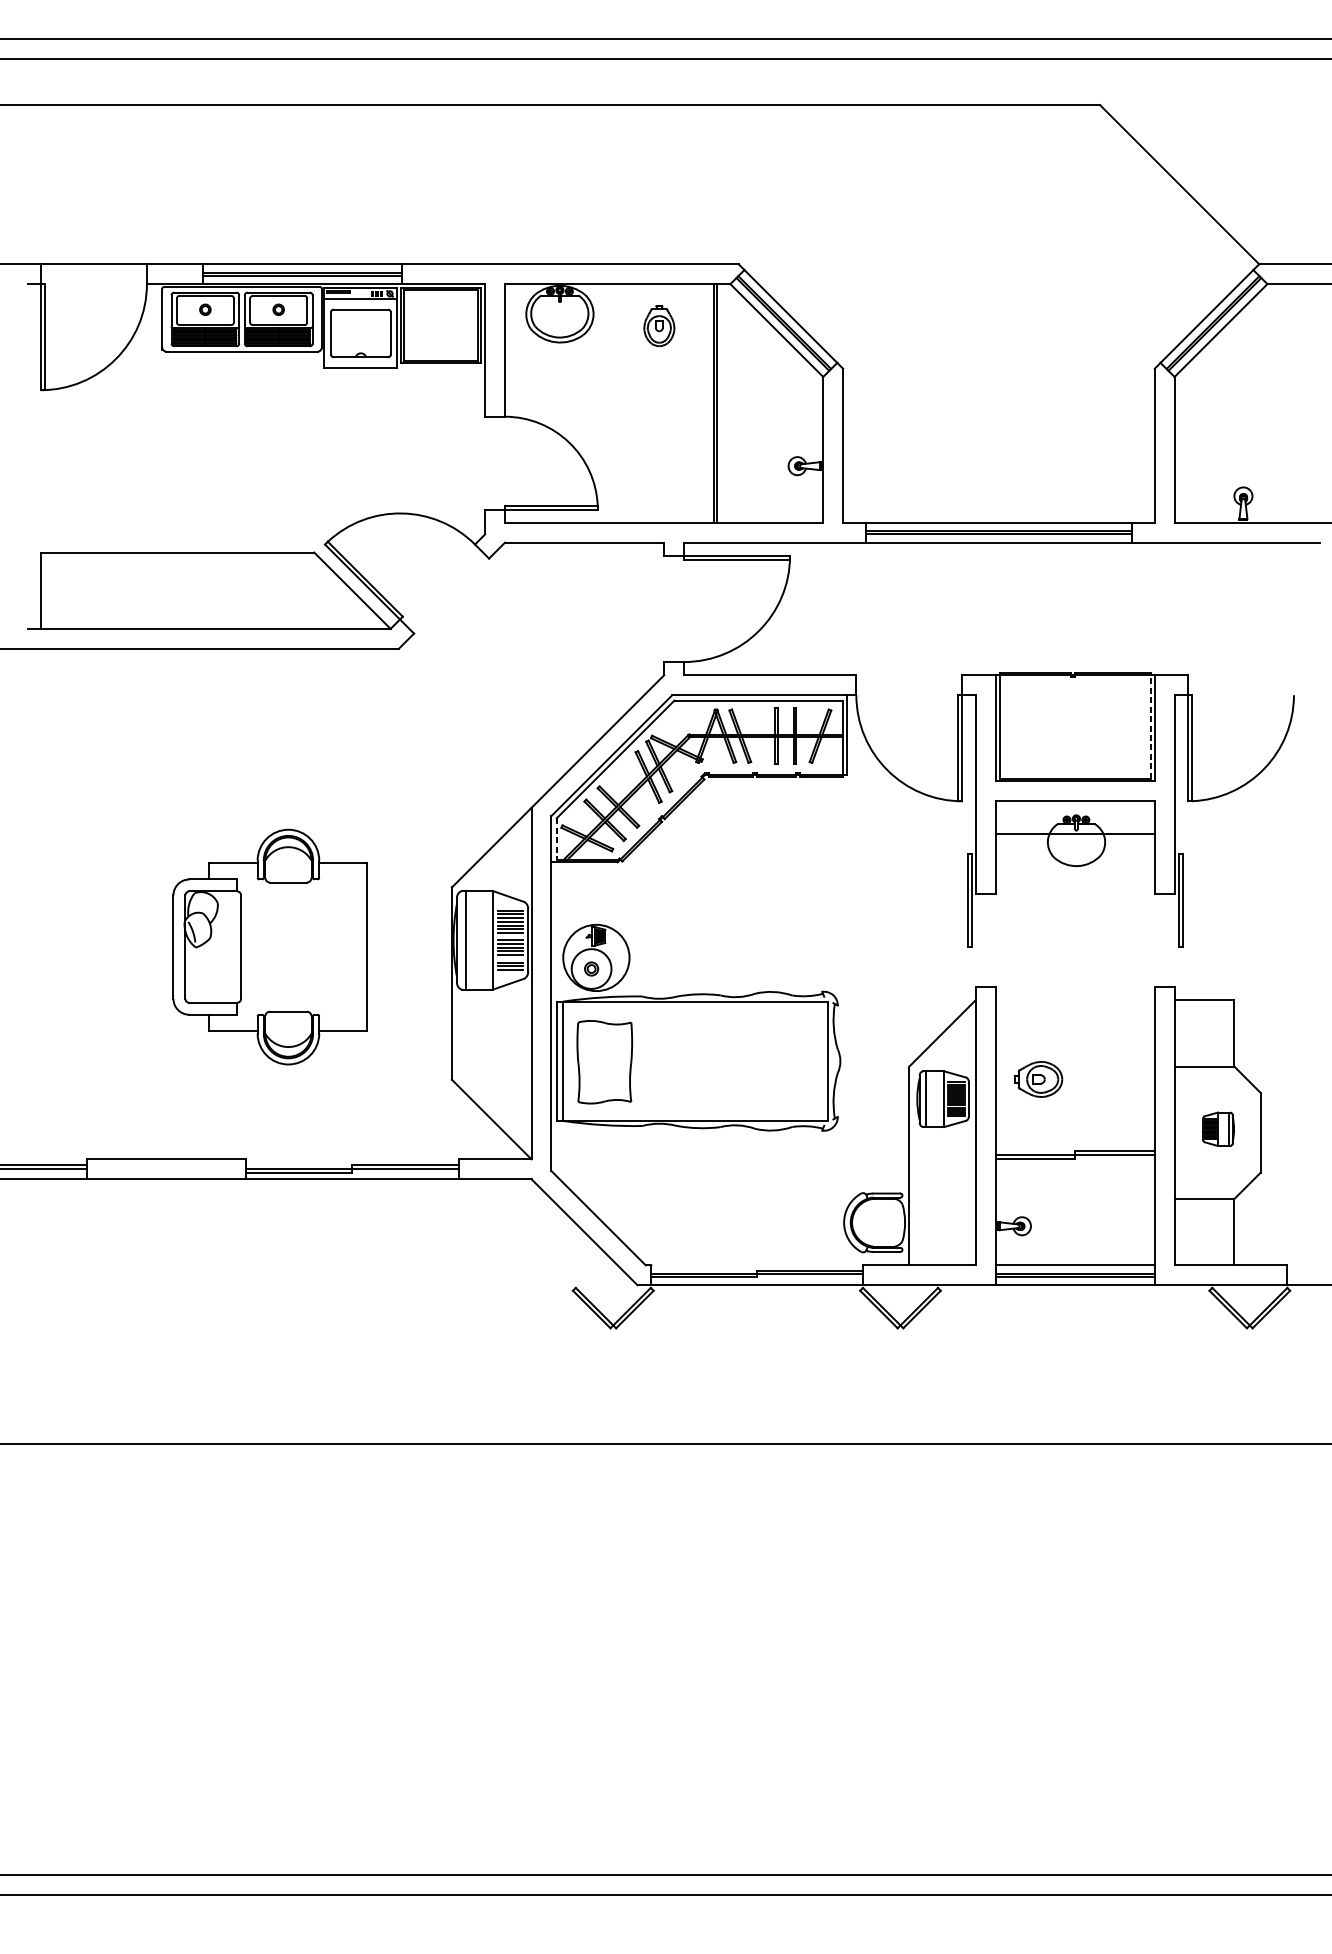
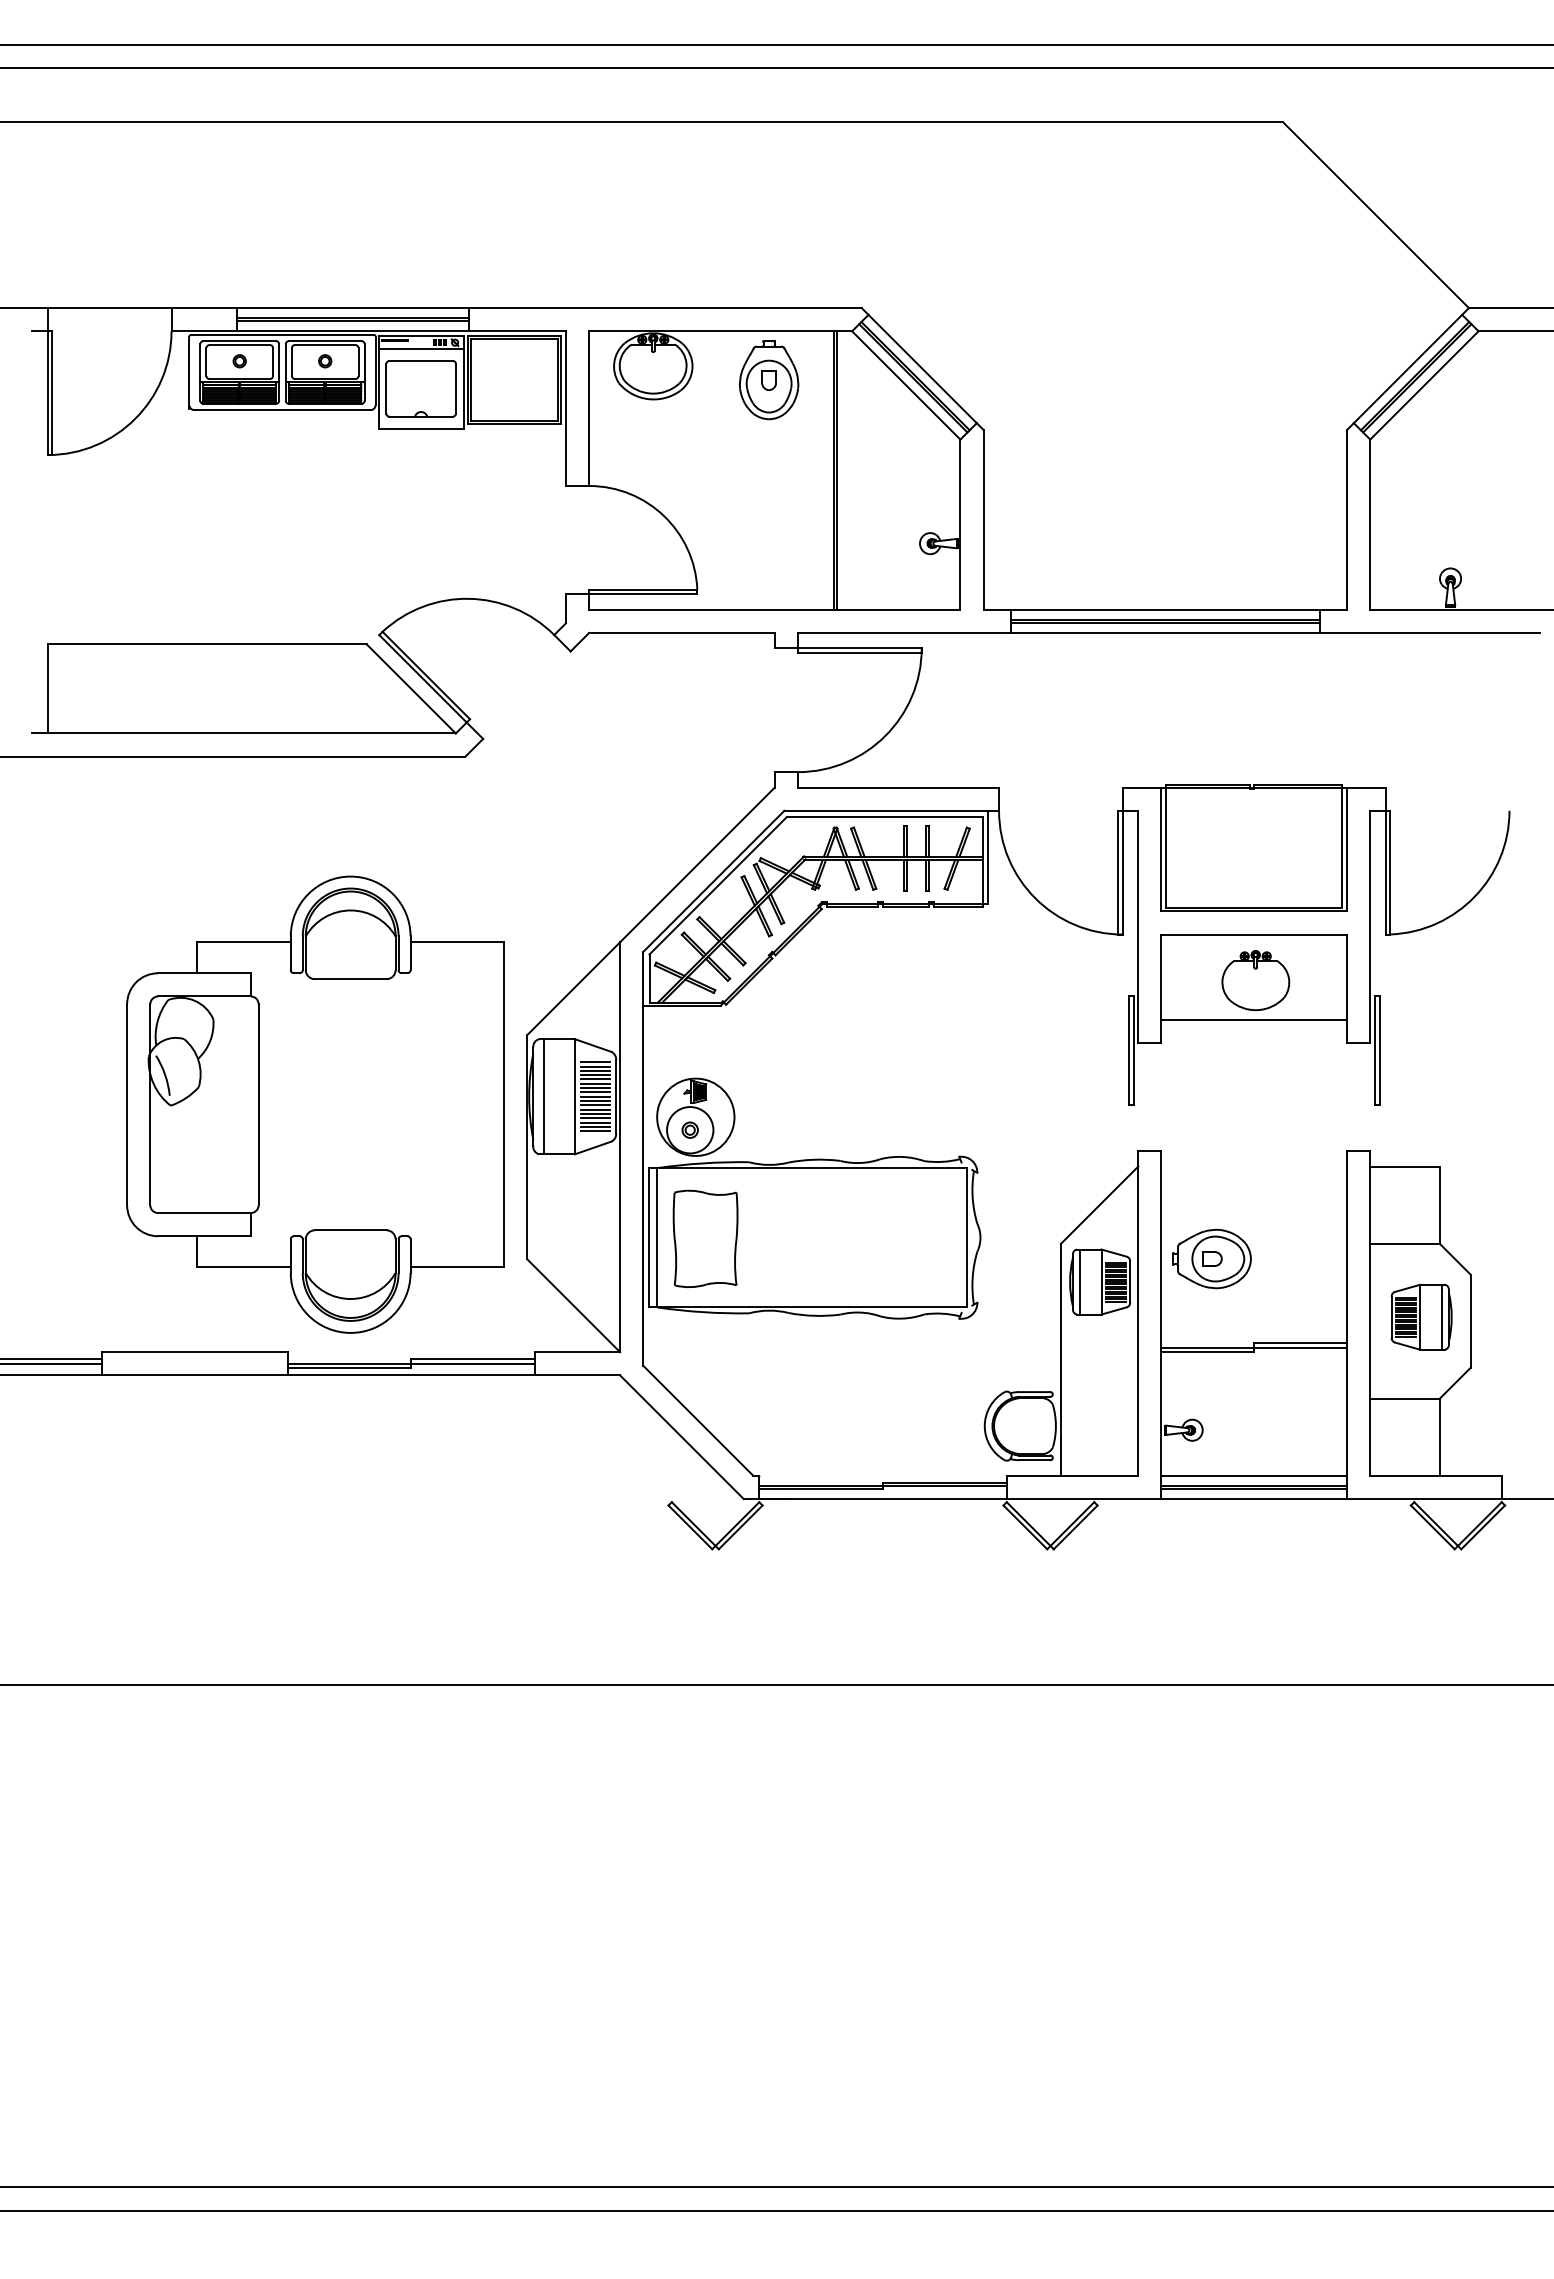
part: (659, 326) -> (769, 380), size x1.67
line: (1150, 725) -> (1342, 846), dashed -> solid
line: (1075, 833) -> (1254, 1019), moved
line: (556, 839) -> (649, 979), dashed -> solid
line: (510, 936) -> (595, 1092), added
part: (270, 946) -> (315, 1104), size x1.67
line: (510, 958) -> (595, 1118), added
part: (1038, 1079) -> (1211, 1258), size x1.43
part: (1218, 1128) -> (1421, 1316), size x1.67

